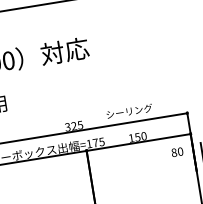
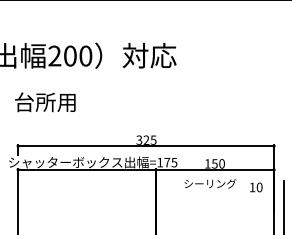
text: (129, 111) -> (210, 183), moved
text: (174, 152) -> (252, 187), 80 -> 10

